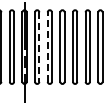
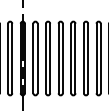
line: (39, 47) -> (37, 58), dashed -> solid
line: (47, 47) -> (45, 58), dashed -> solid

